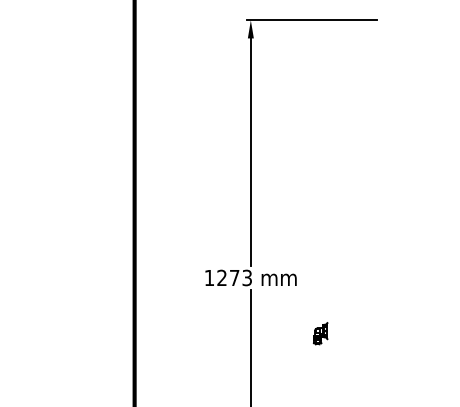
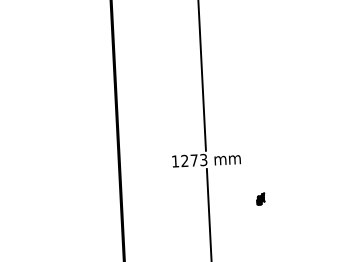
part: (320, 333) -> (260, 198), size x0.7

